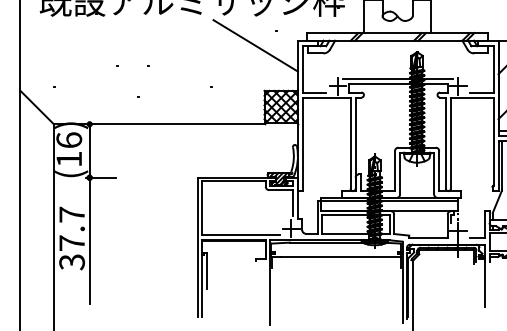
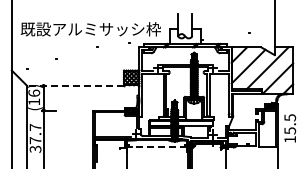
line: (254, 45) -> (119, 49), removed
line: (158, 123) -> (75, 85), solid -> dashed
line: (341, 256) -> (159, 146), solid -> dashed

